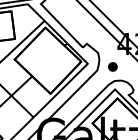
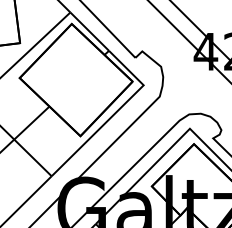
part: (112, 66) -> (185, 89), removed

